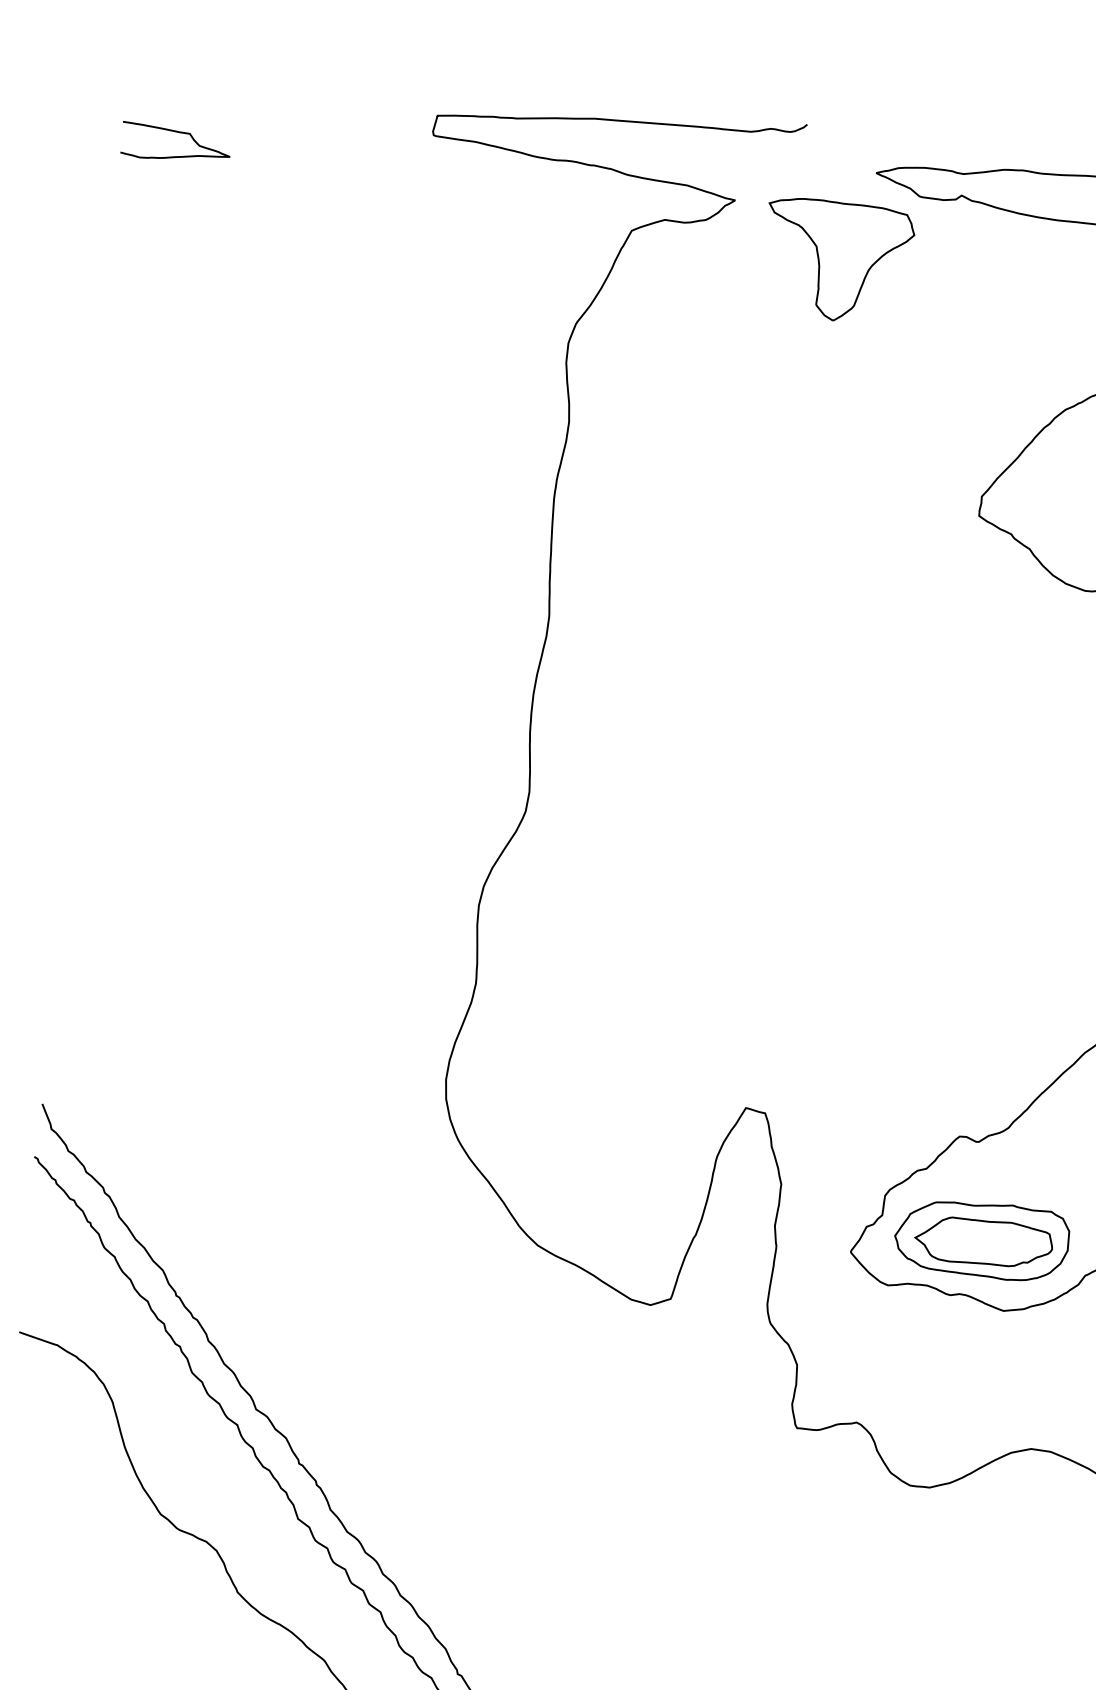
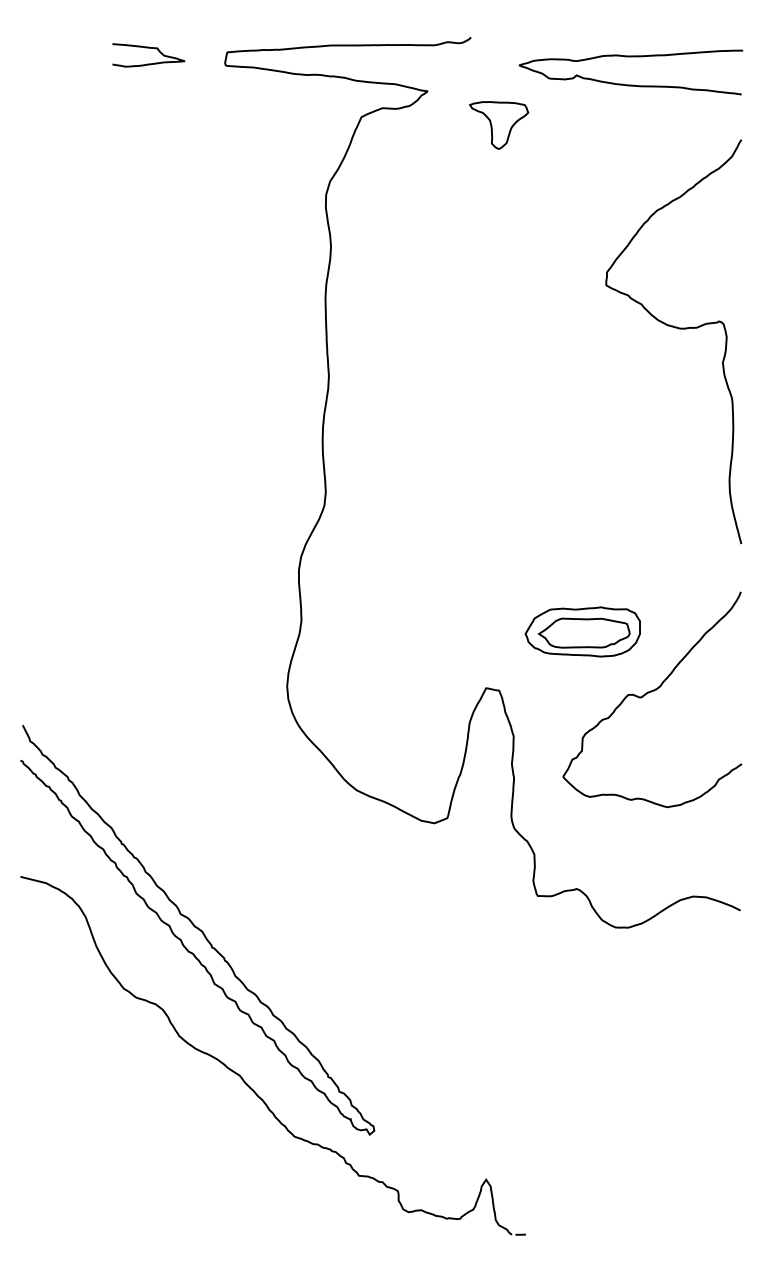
curve: (176, 132) -> (148, 48), moved
part: (837, 261) -> (498, 125), size x0.6
part: (981, 1239) -> (582, 631), moved

